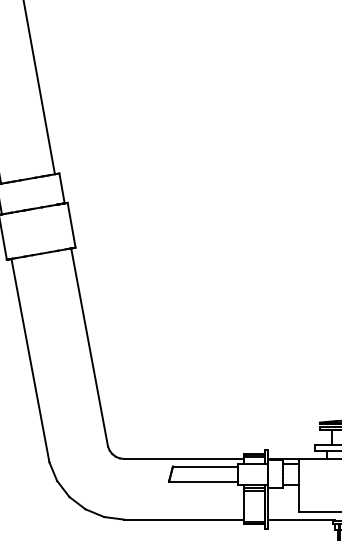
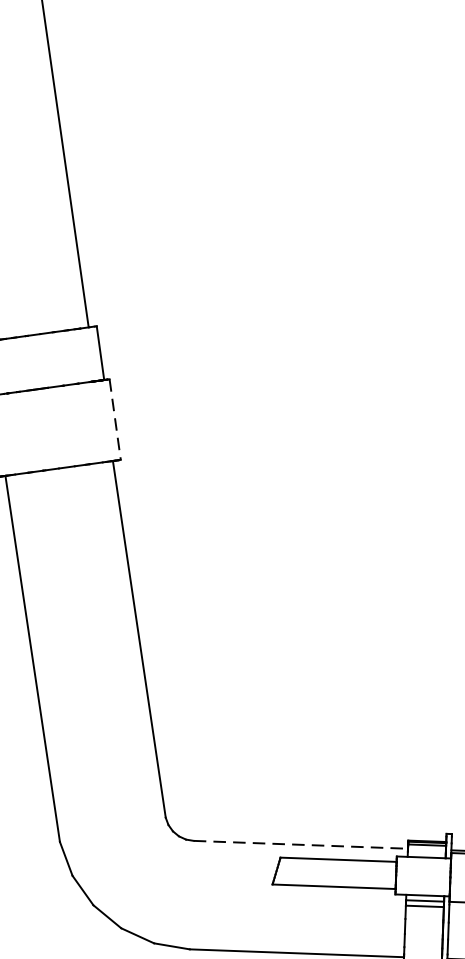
line: (71, 225) -> (114, 420), solid -> dashed
line: (184, 458) -> (301, 844), solid -> dashed

